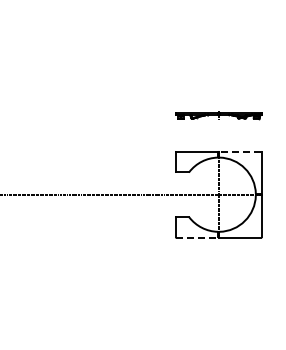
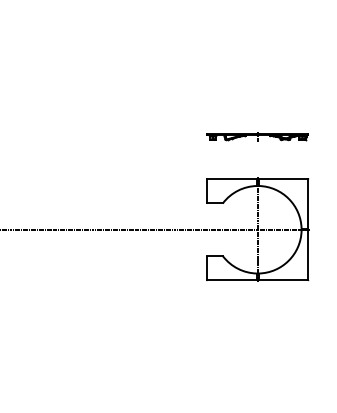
line: (240, 151) -> (283, 178), dashed -> solid
line: (197, 237) -> (232, 280), dashed -> solid

